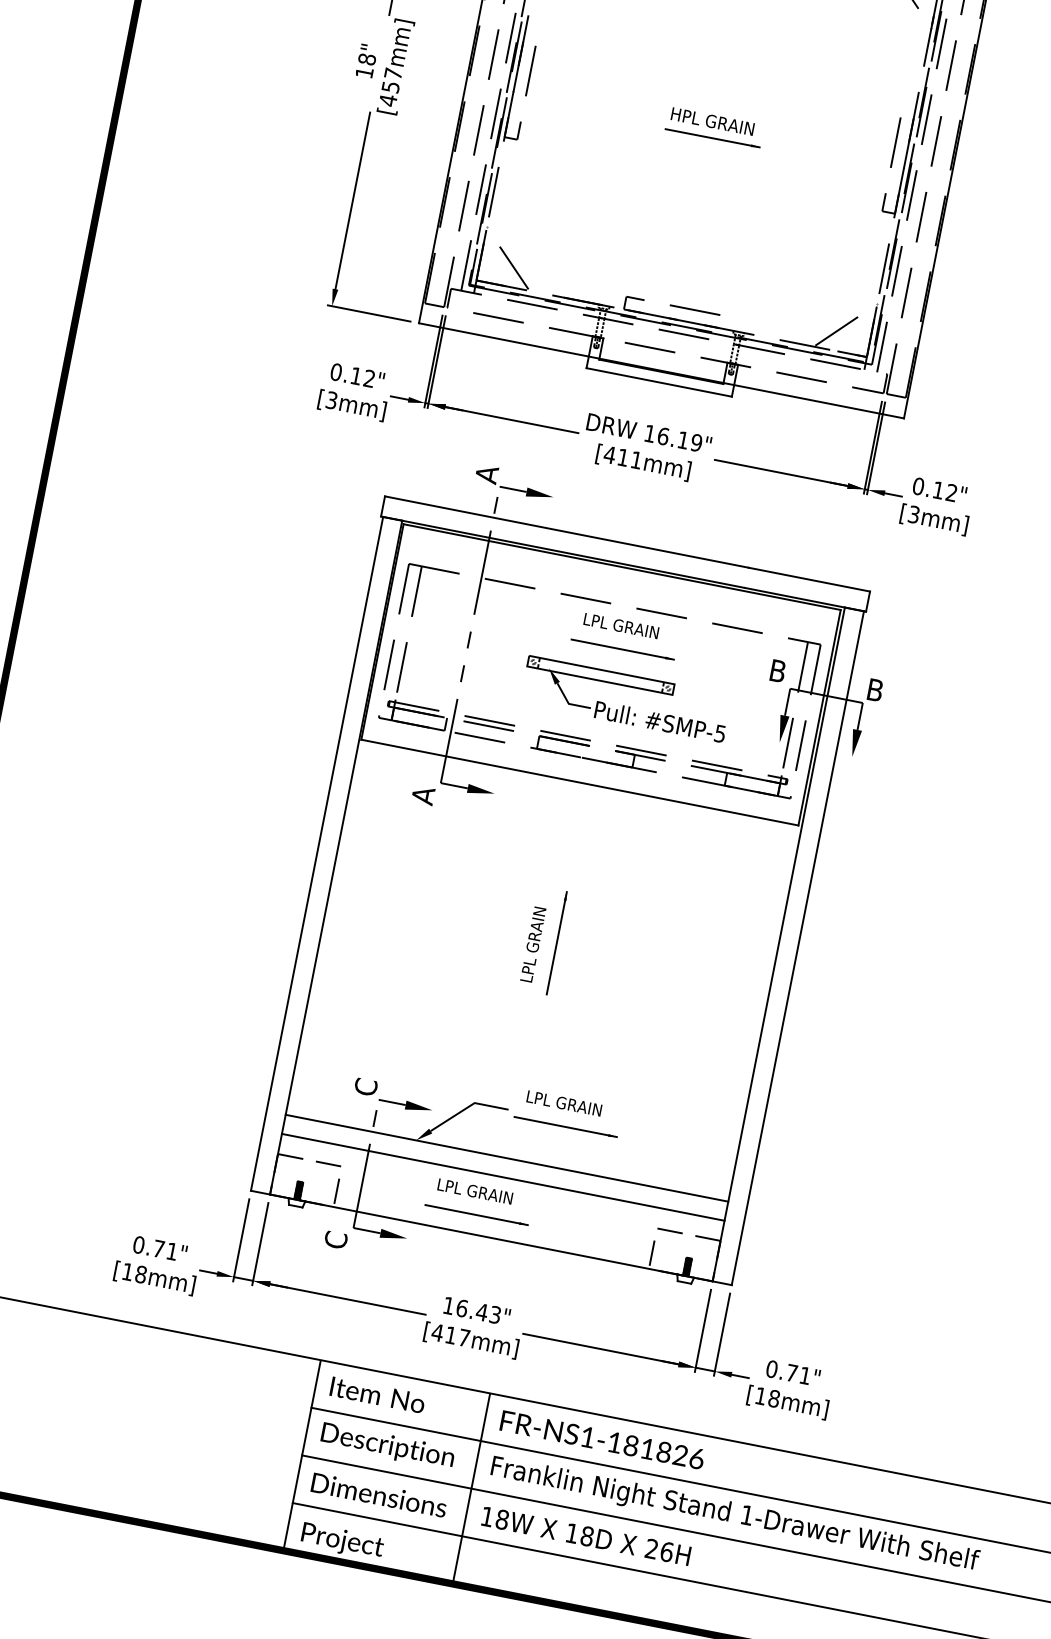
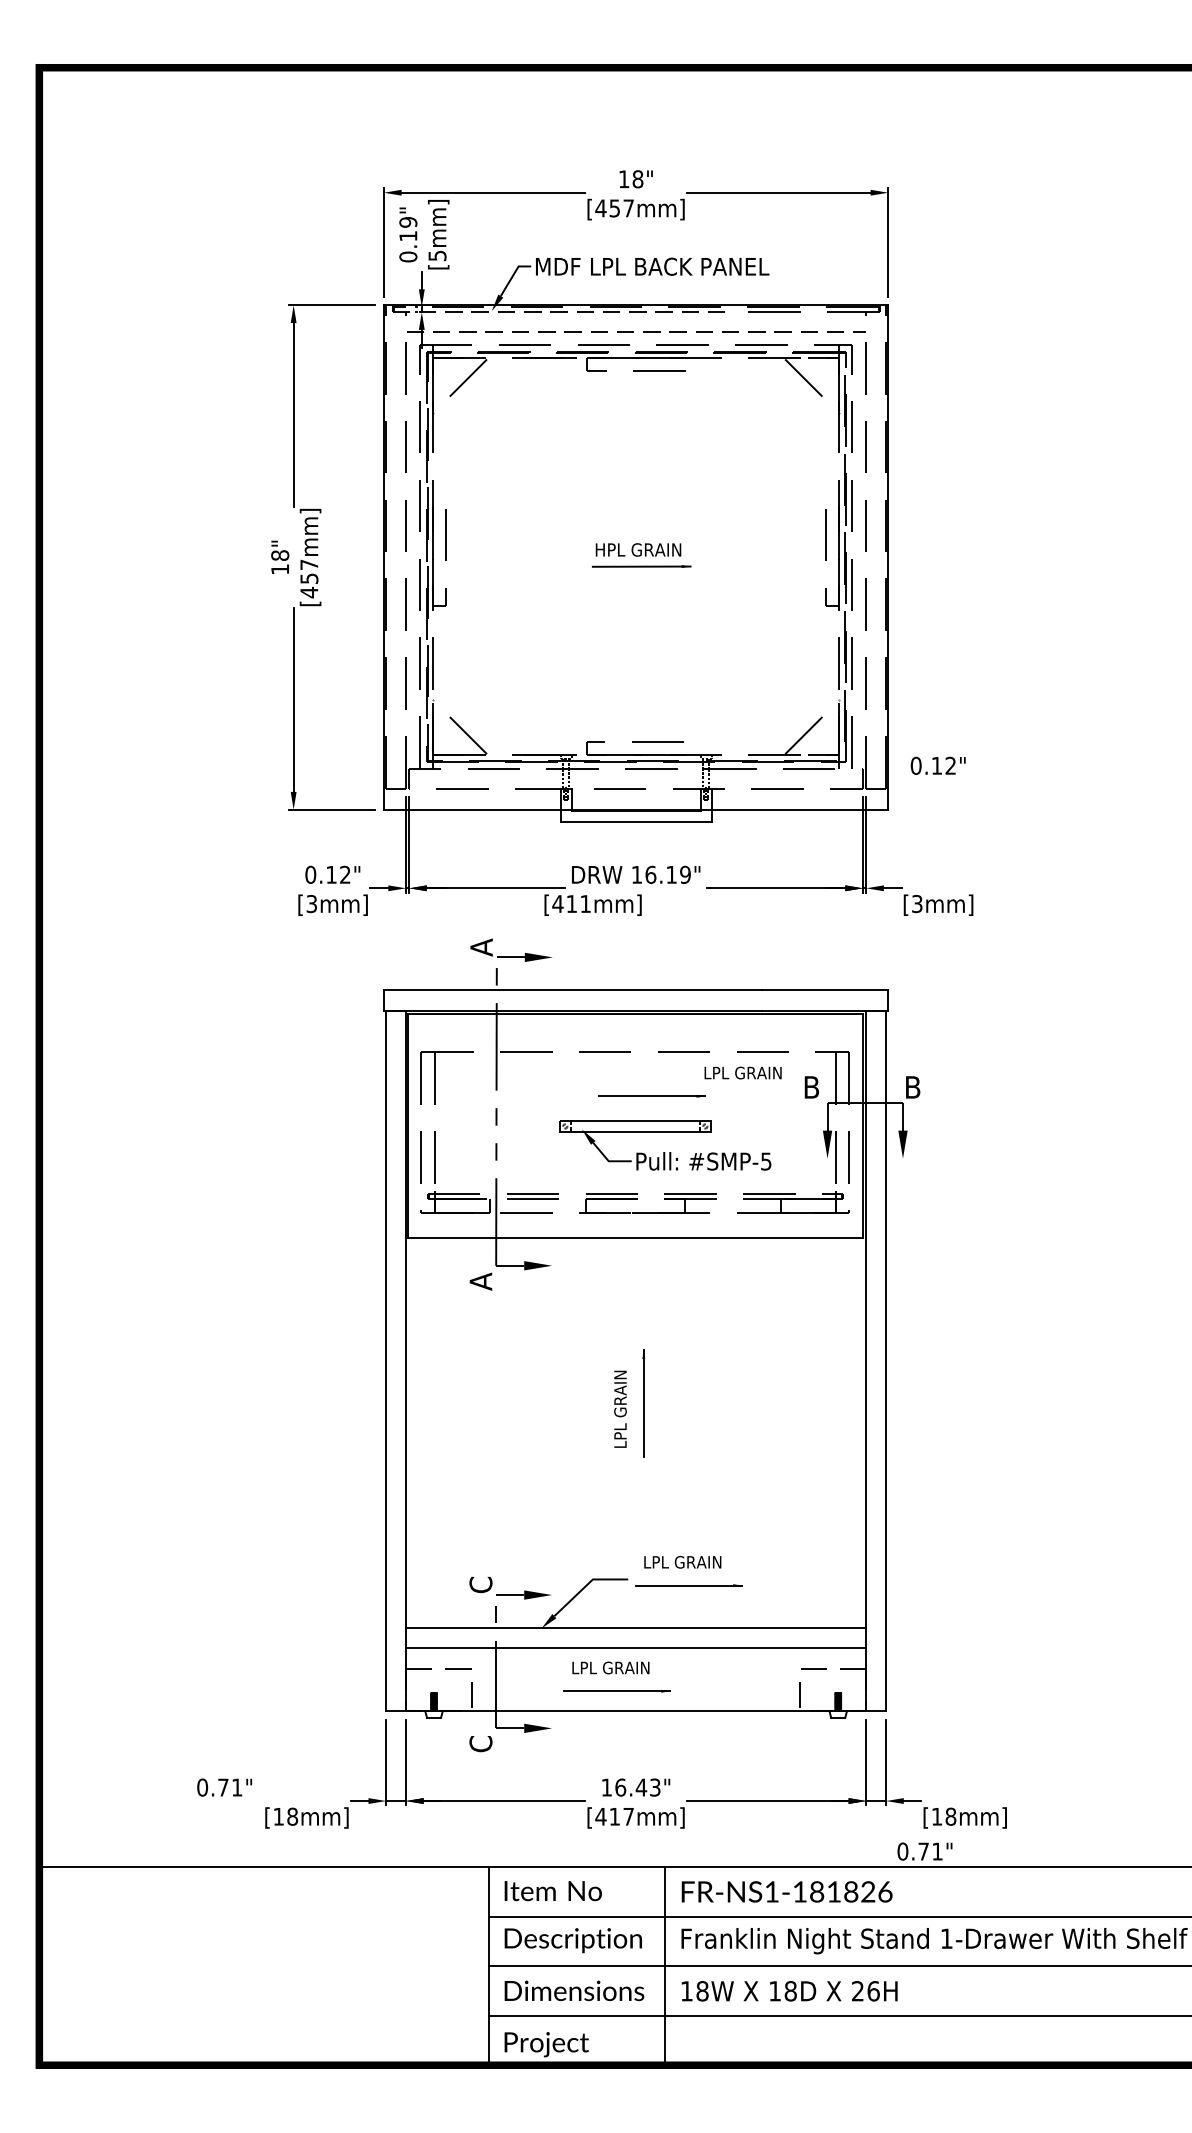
text: (642, 461) -> (592, 904), moved
text: (939, 490) -> (937, 765), moved
text: (620, 625) -> (742, 1072), moved
text: (159, 1249) -> (224, 1787), moved
text: (792, 1373) -> (924, 1851), moved

